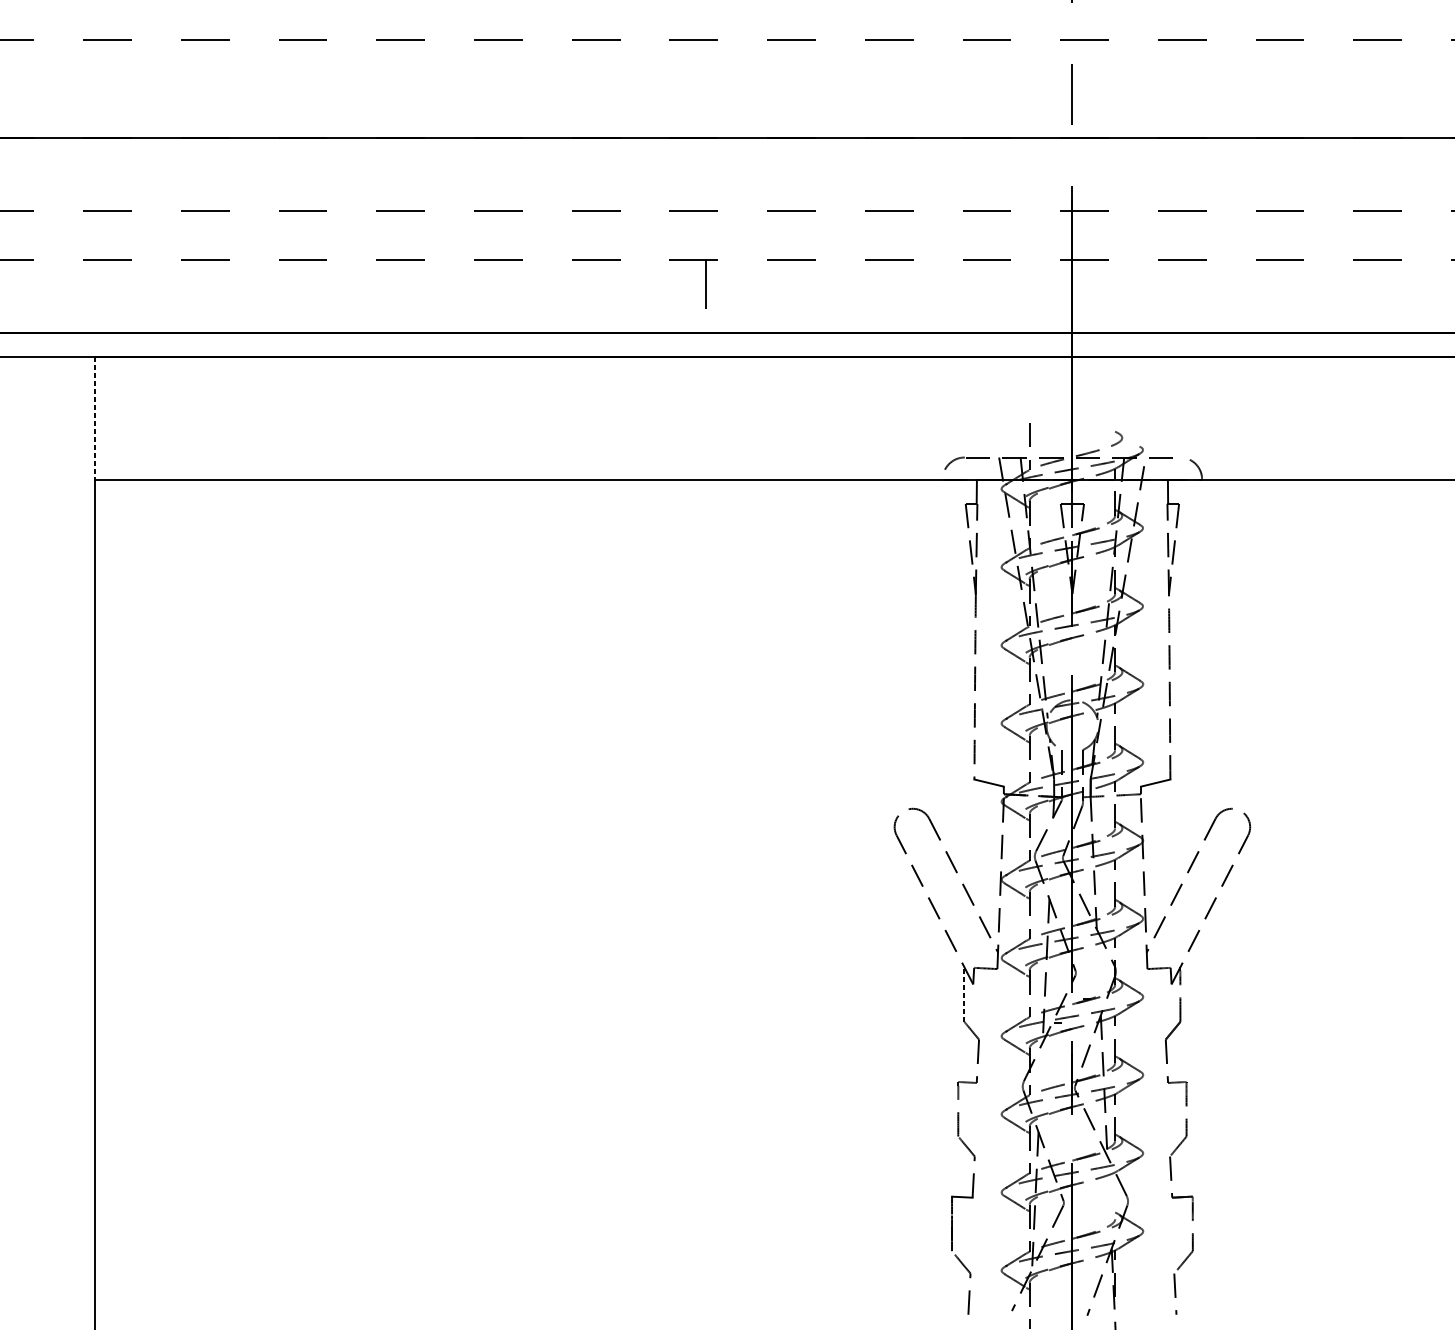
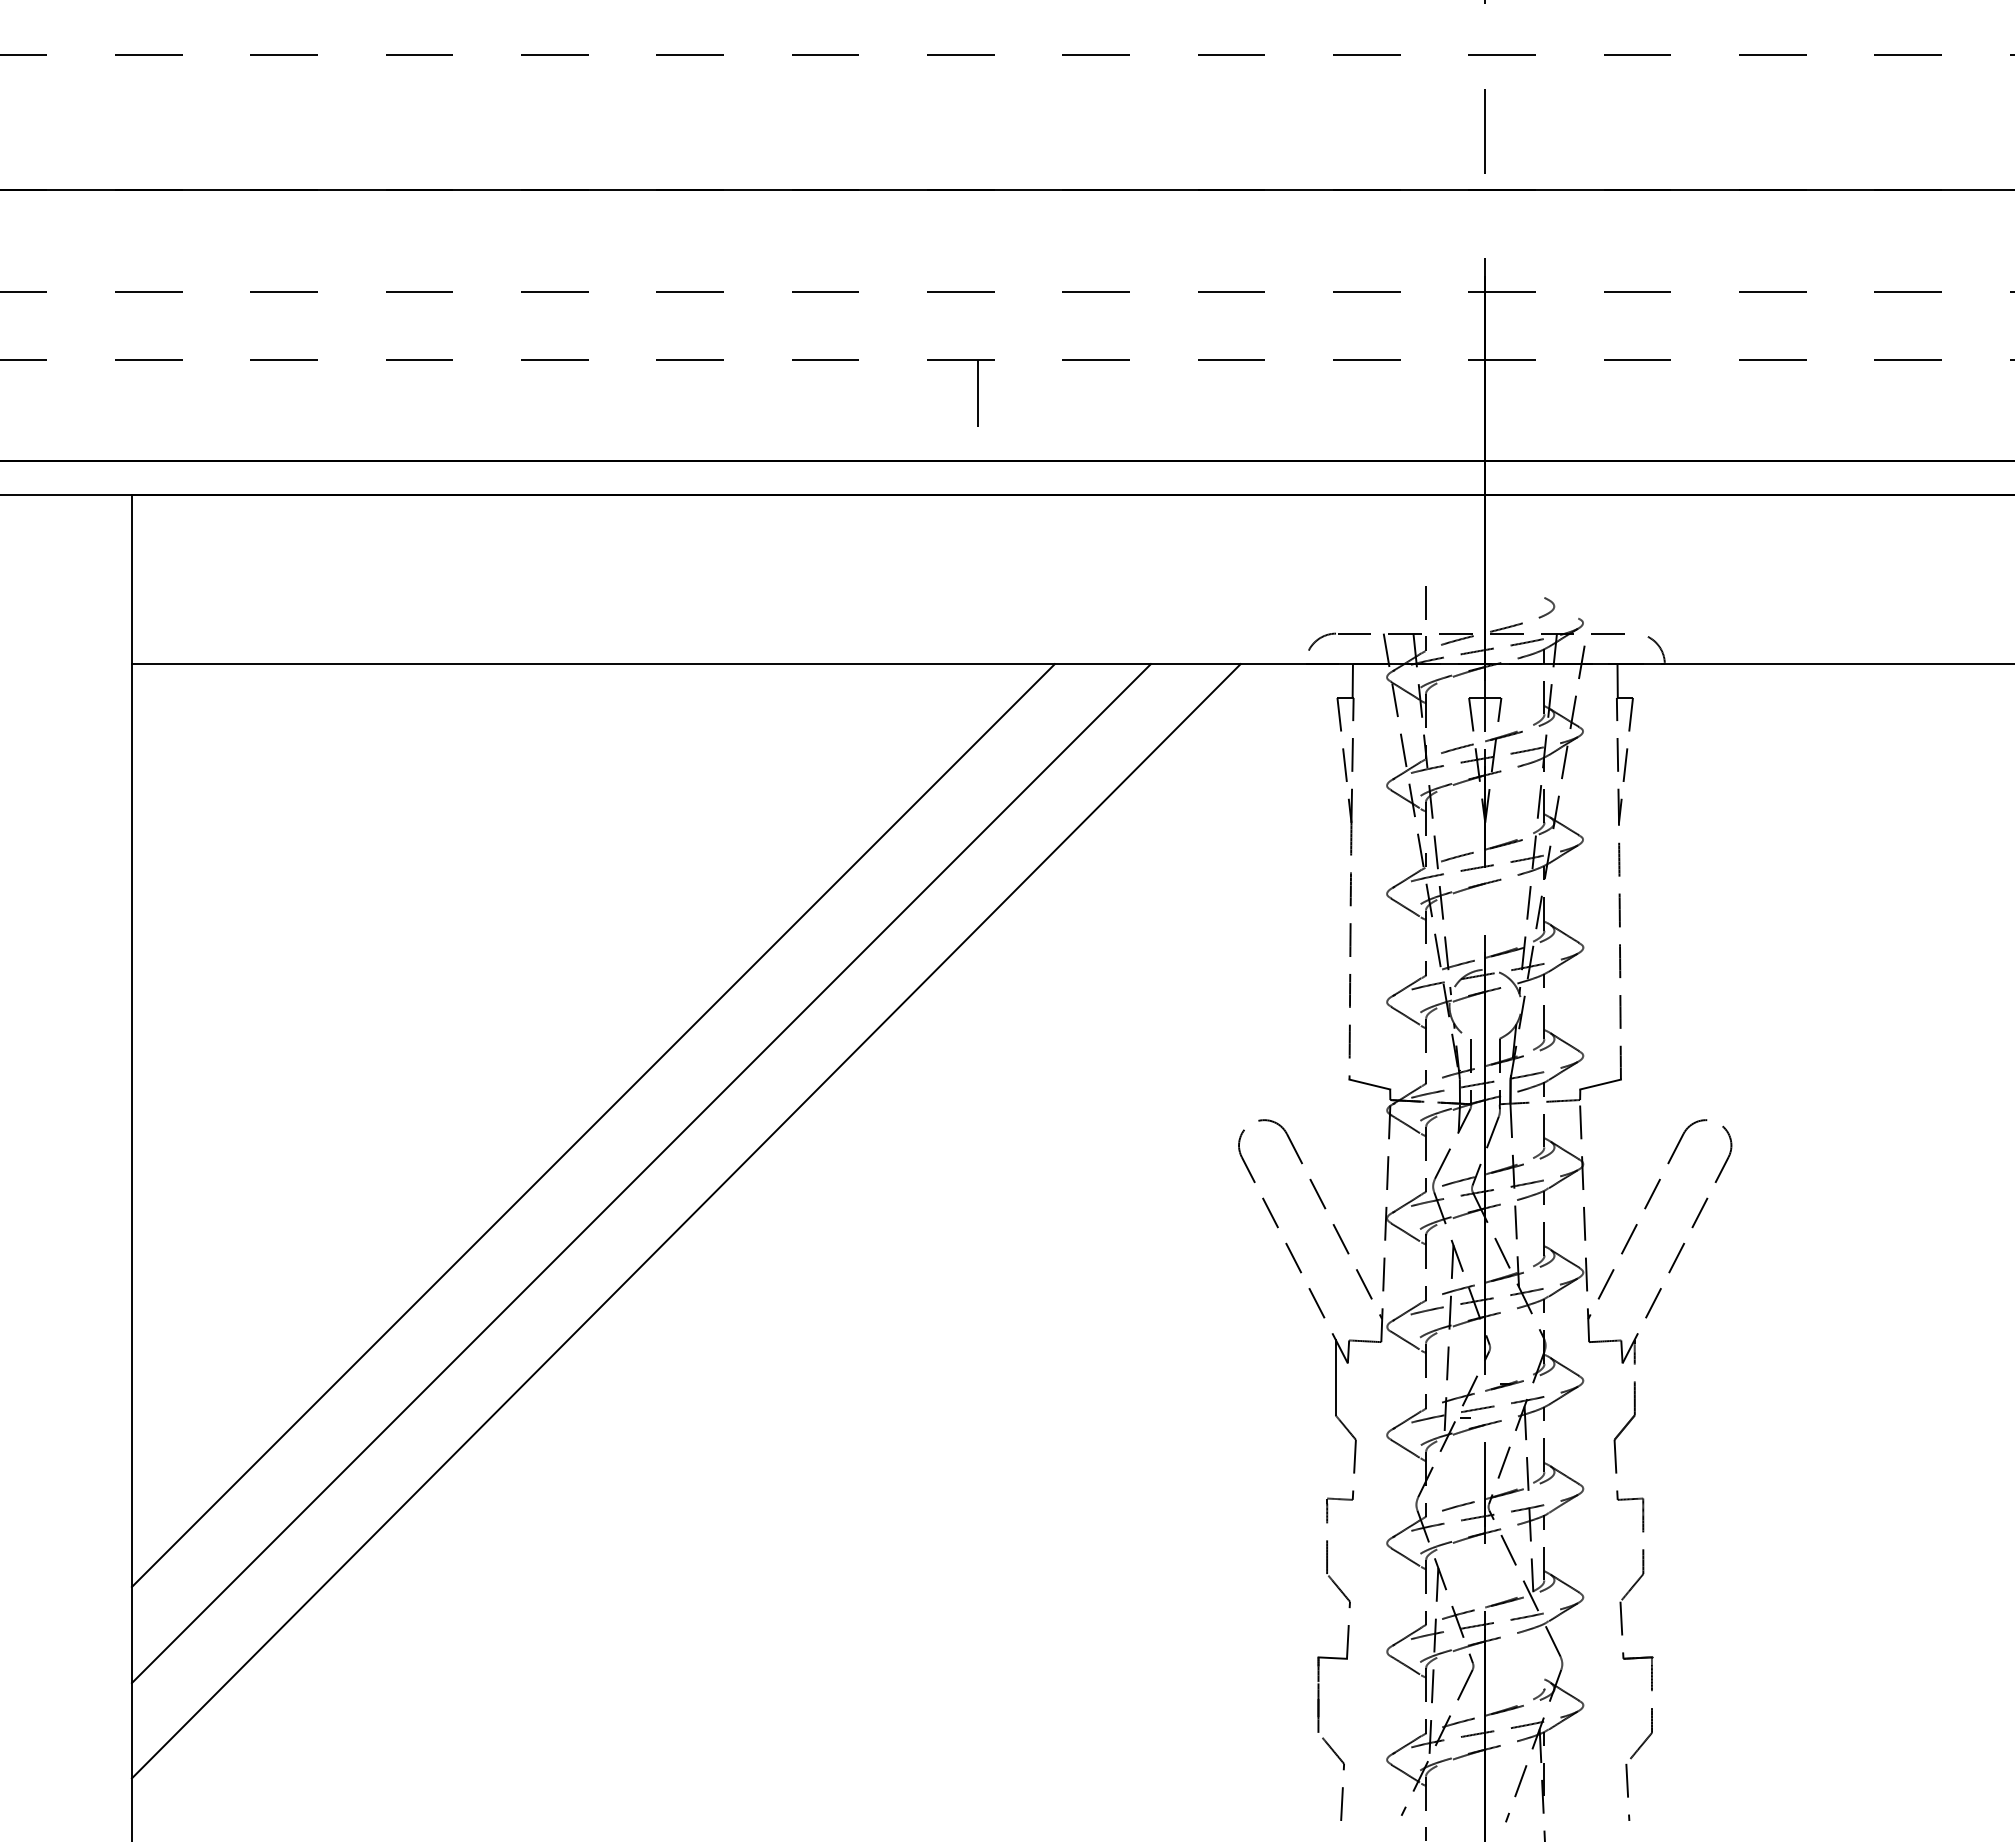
line: (95, 418) -> (131, 579), dashed -> solid
line: (427, 812) -> (592, 1125), added
line: (462, 847) -> (640, 1173), added
line: (495, 881) -> (685, 1221), added
line: (964, 994) -> (1335, 1377), dashed -> solid

